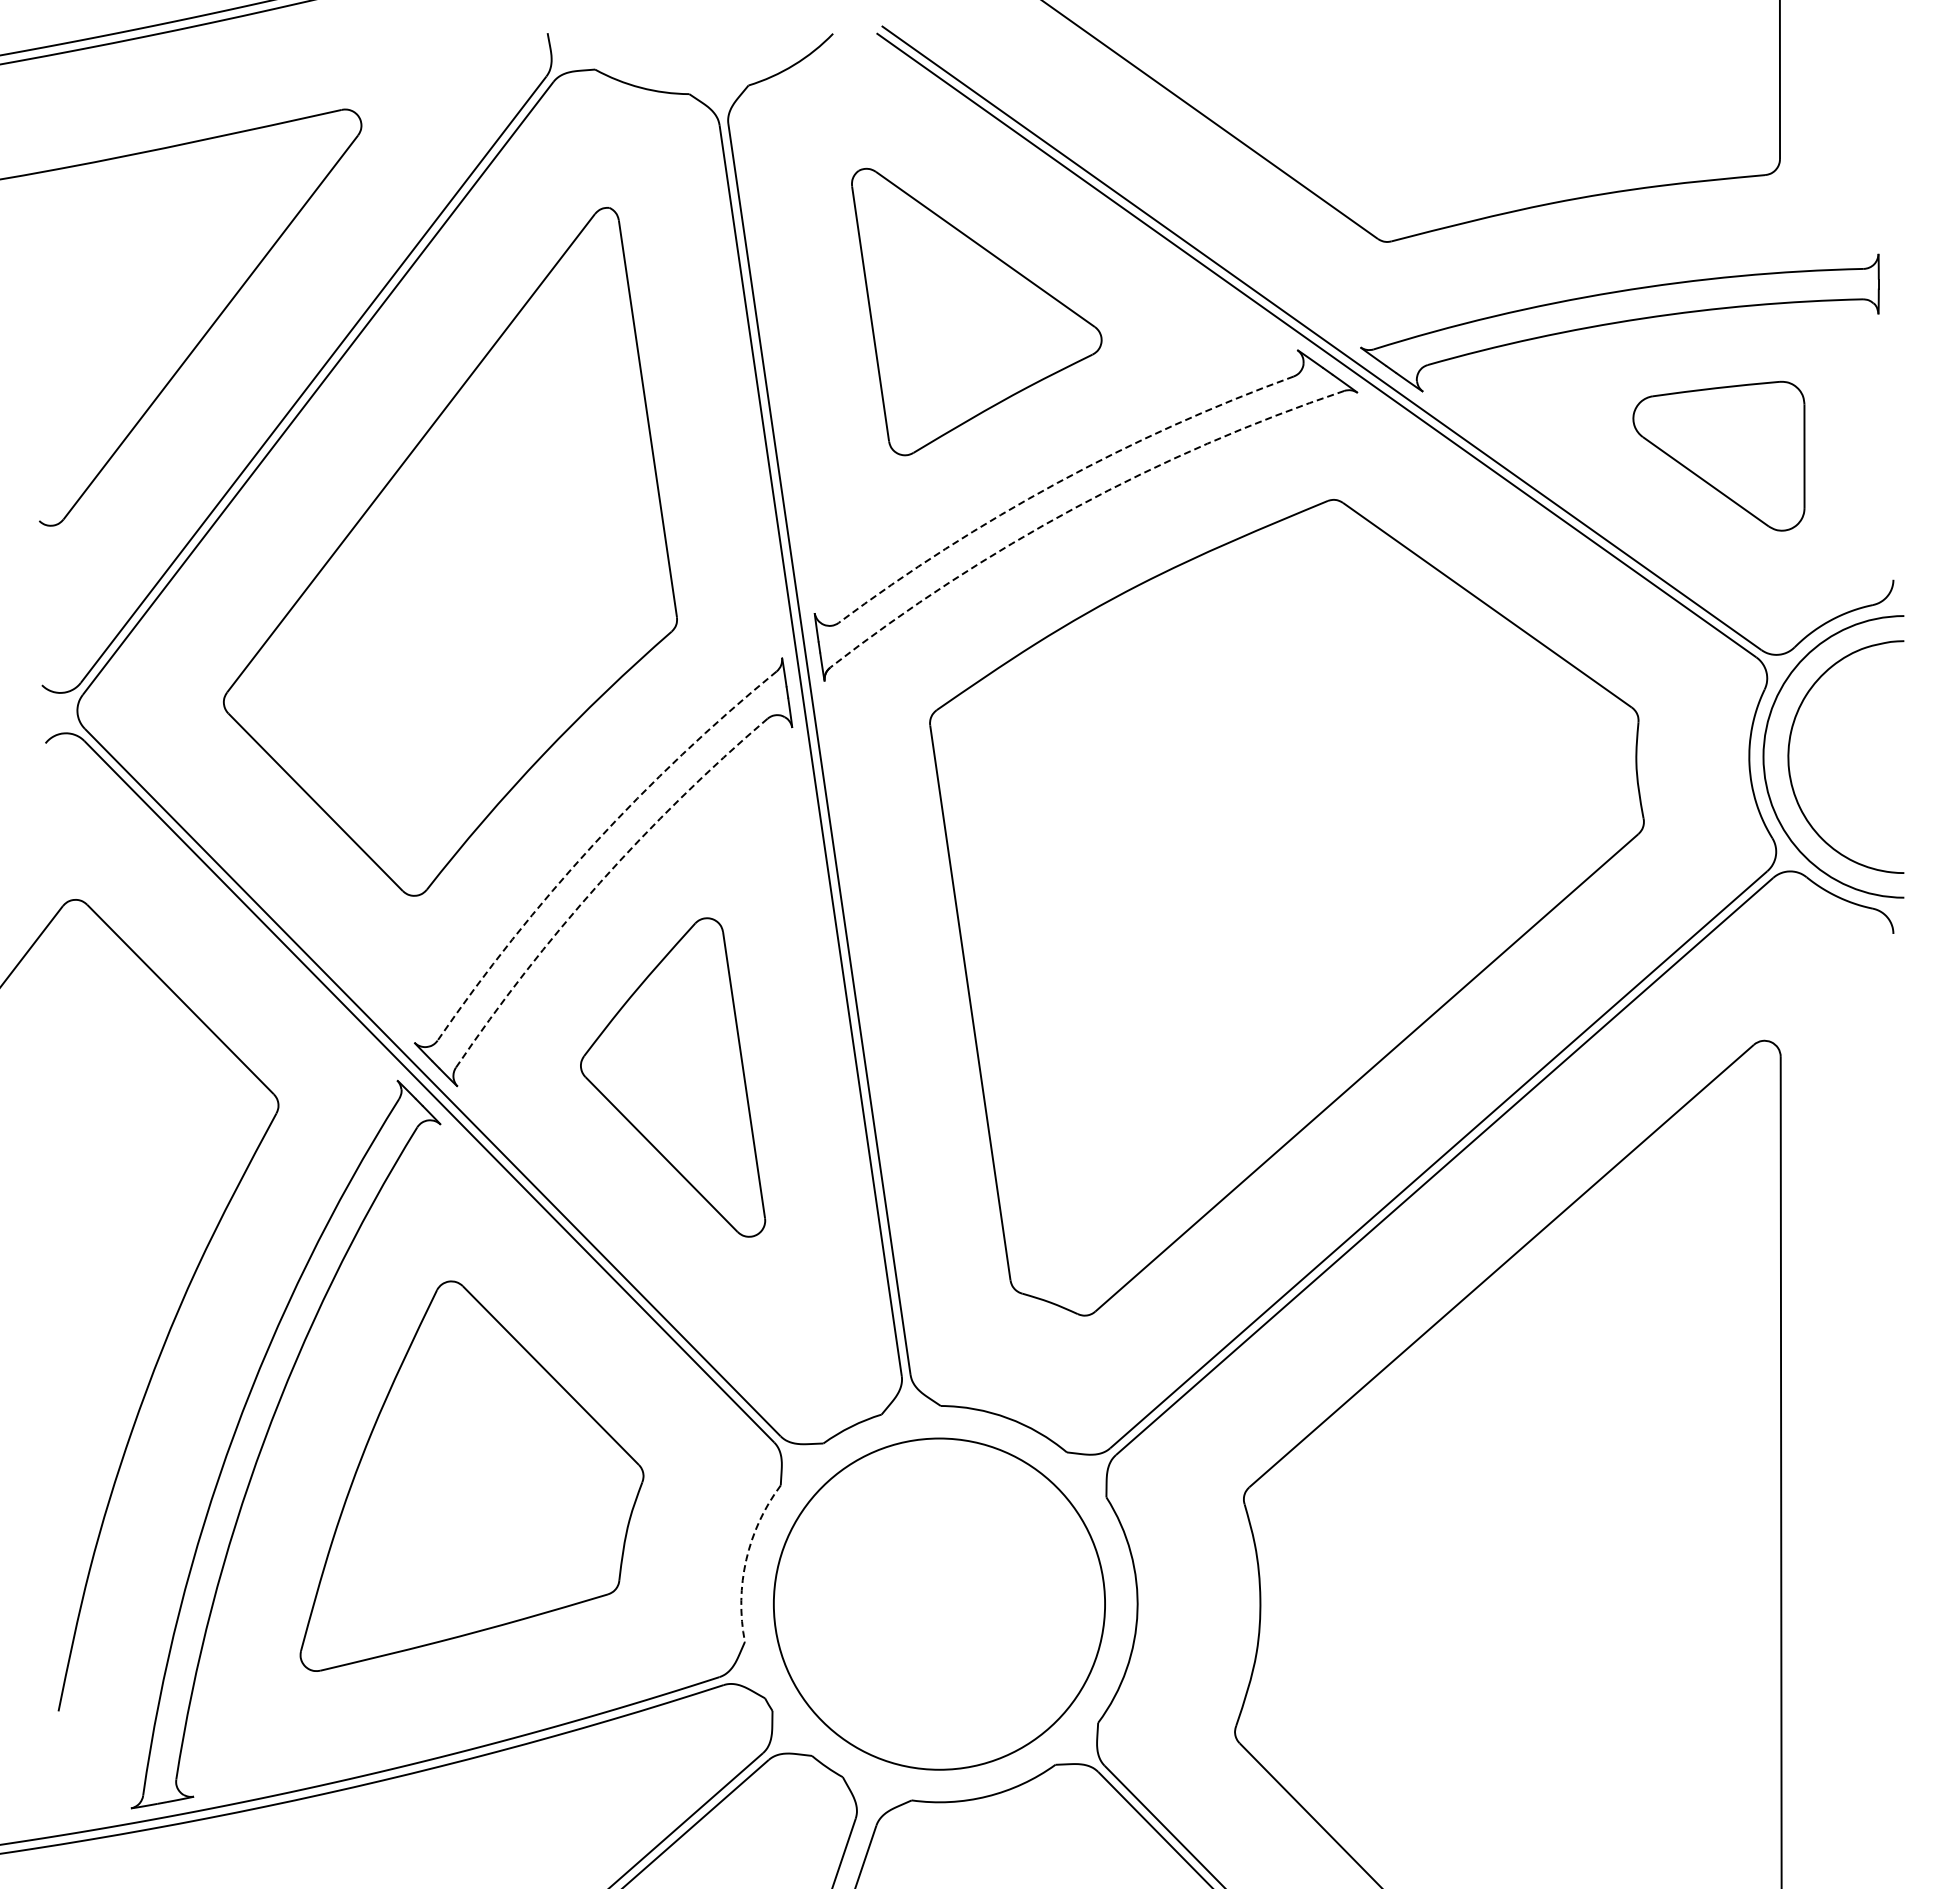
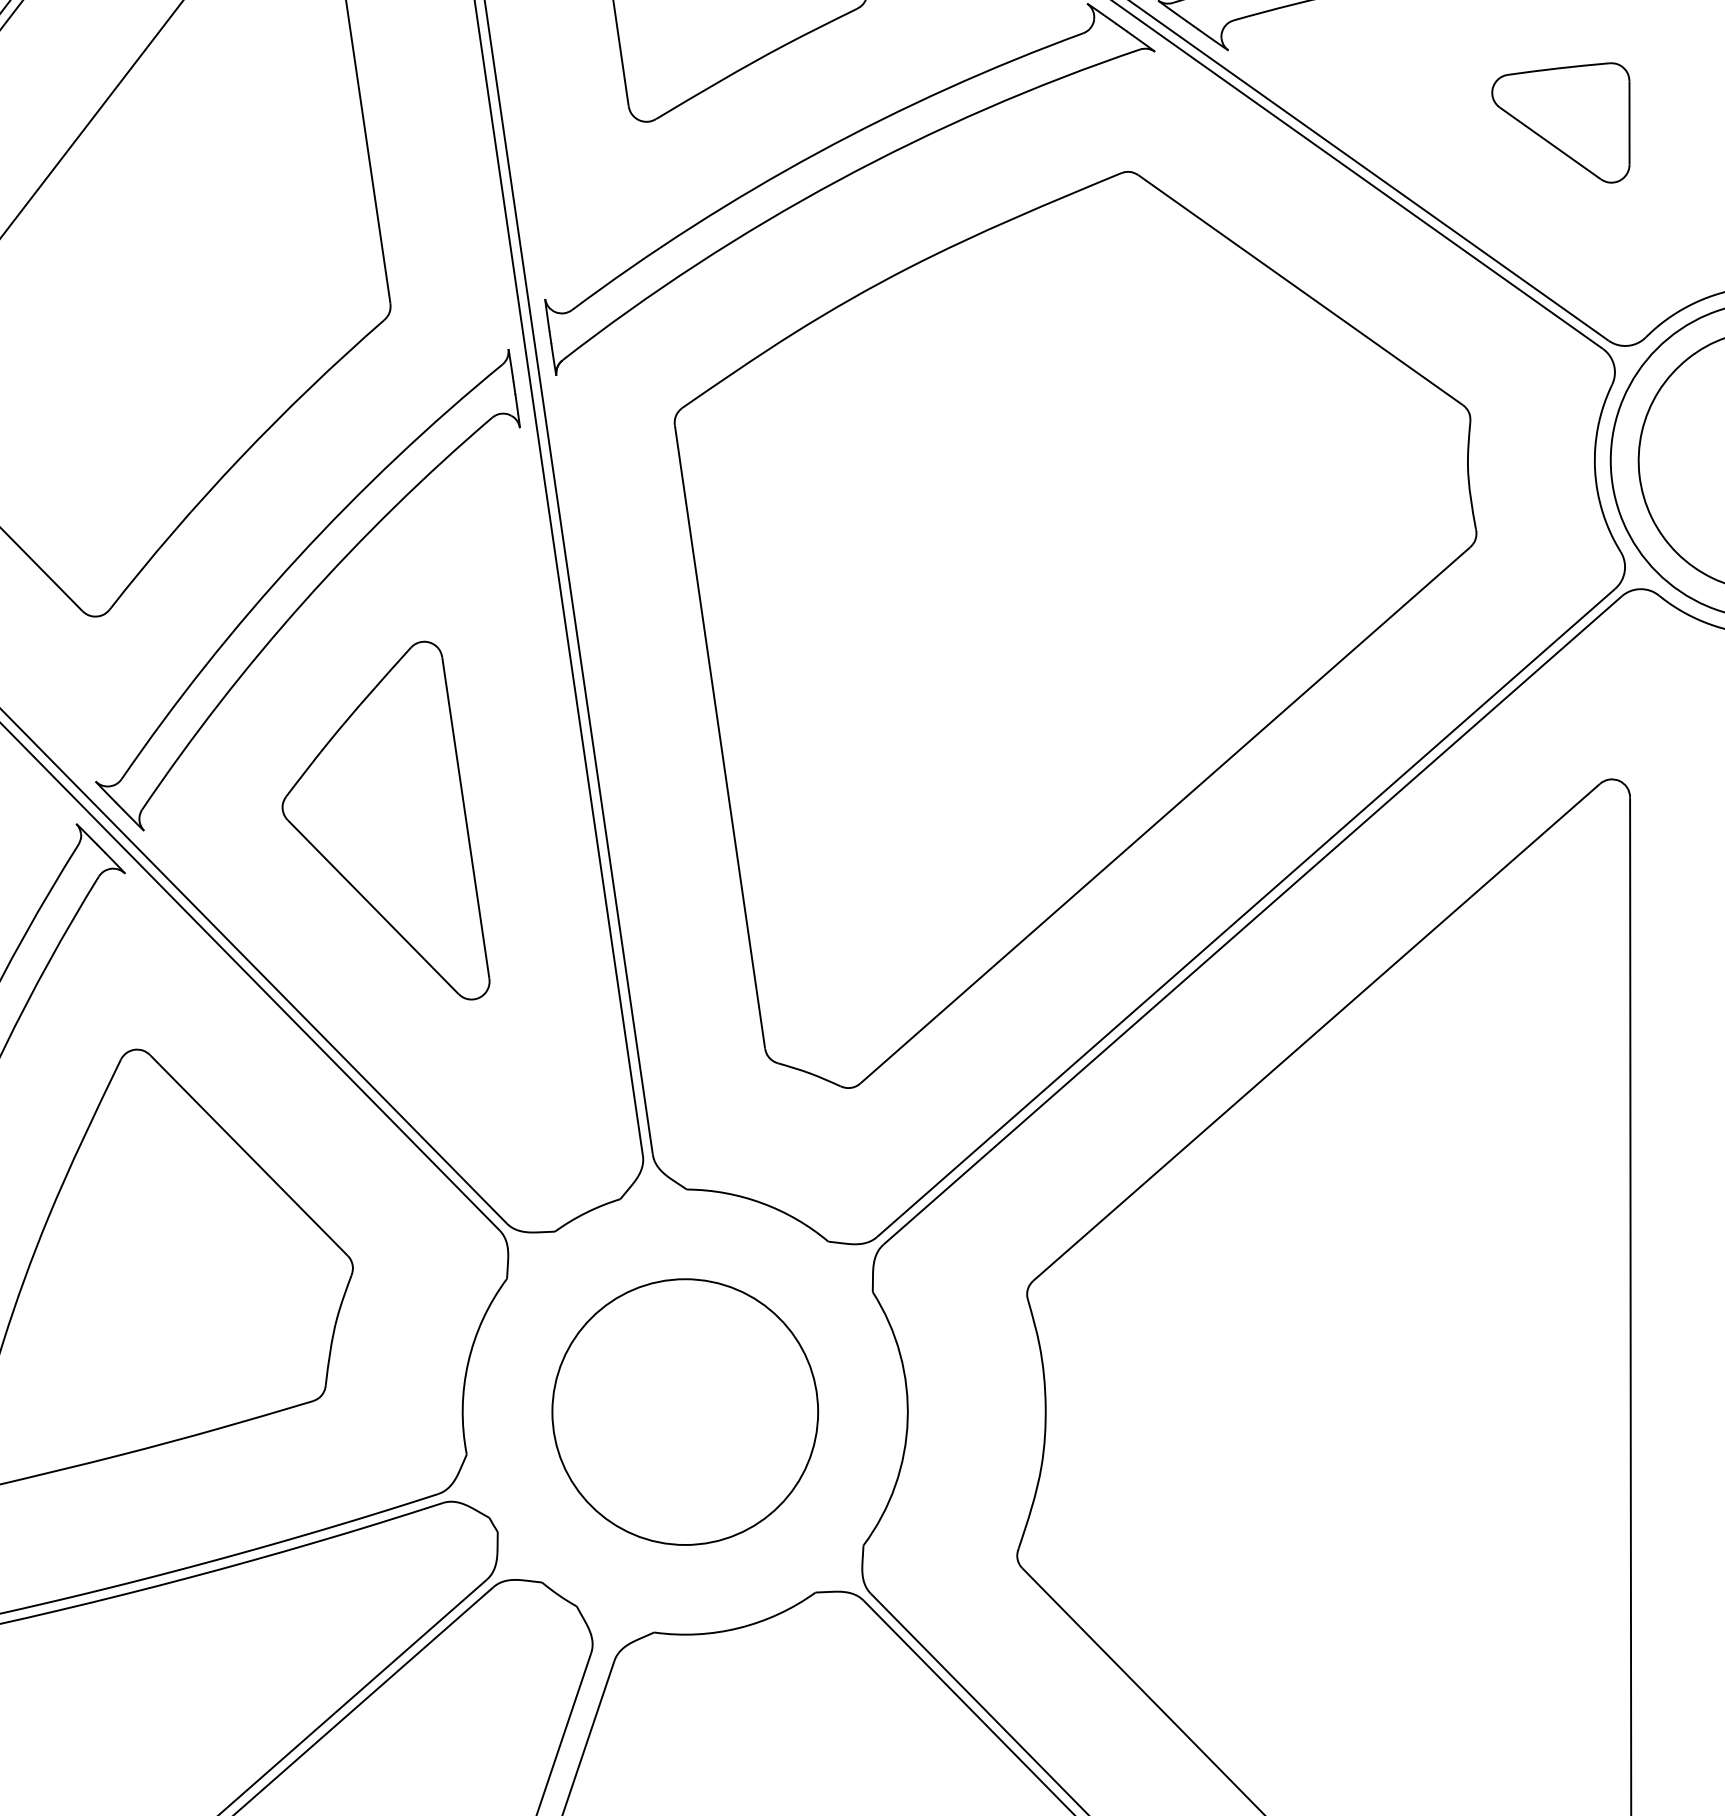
part: (1719, 456) -> (1561, 123), size x0.71
arc: (1057, 483) -> (817, 153), dashed -> solid
arc: (1075, 507) -> (838, 180), dashed -> solid
arc: (594, 844) -> (297, 558), dashed -> solid
arc: (600, 882) -> (304, 601), dashed -> solid
arc: (746, 1559) -> (468, 1361), dashed -> solid
circle: (939, 1603) -> (685, 1411), size x0.71

